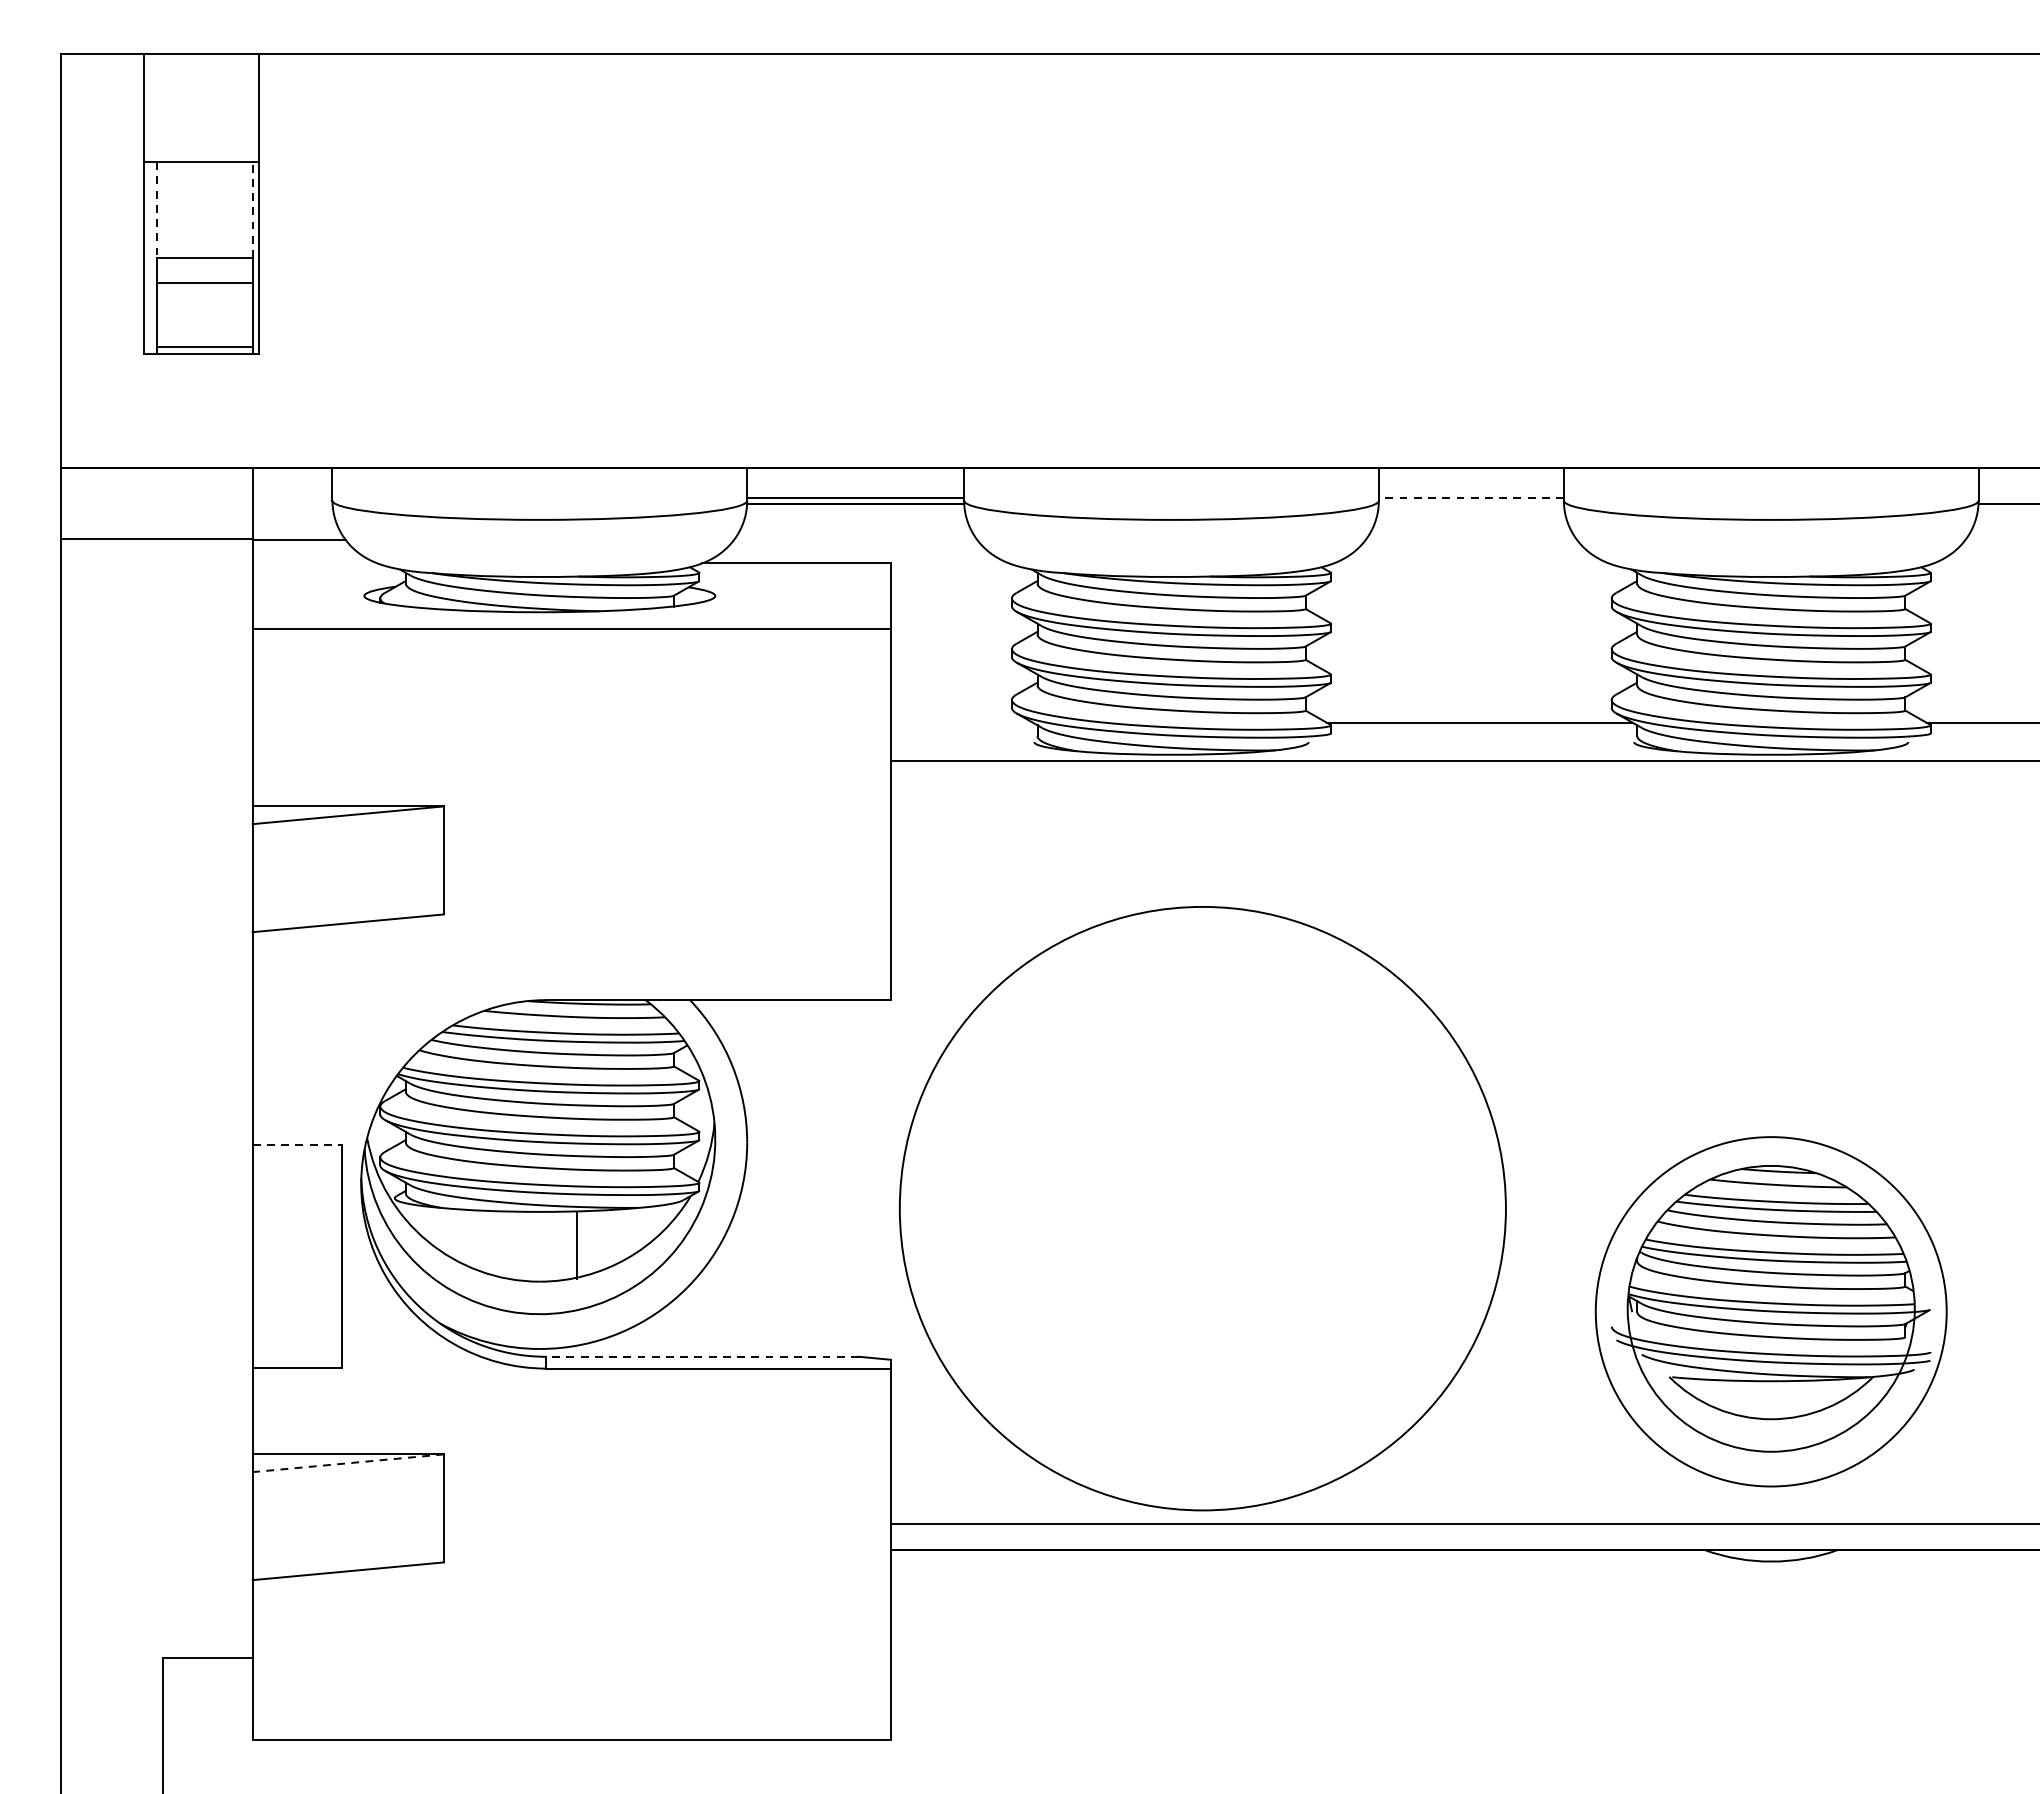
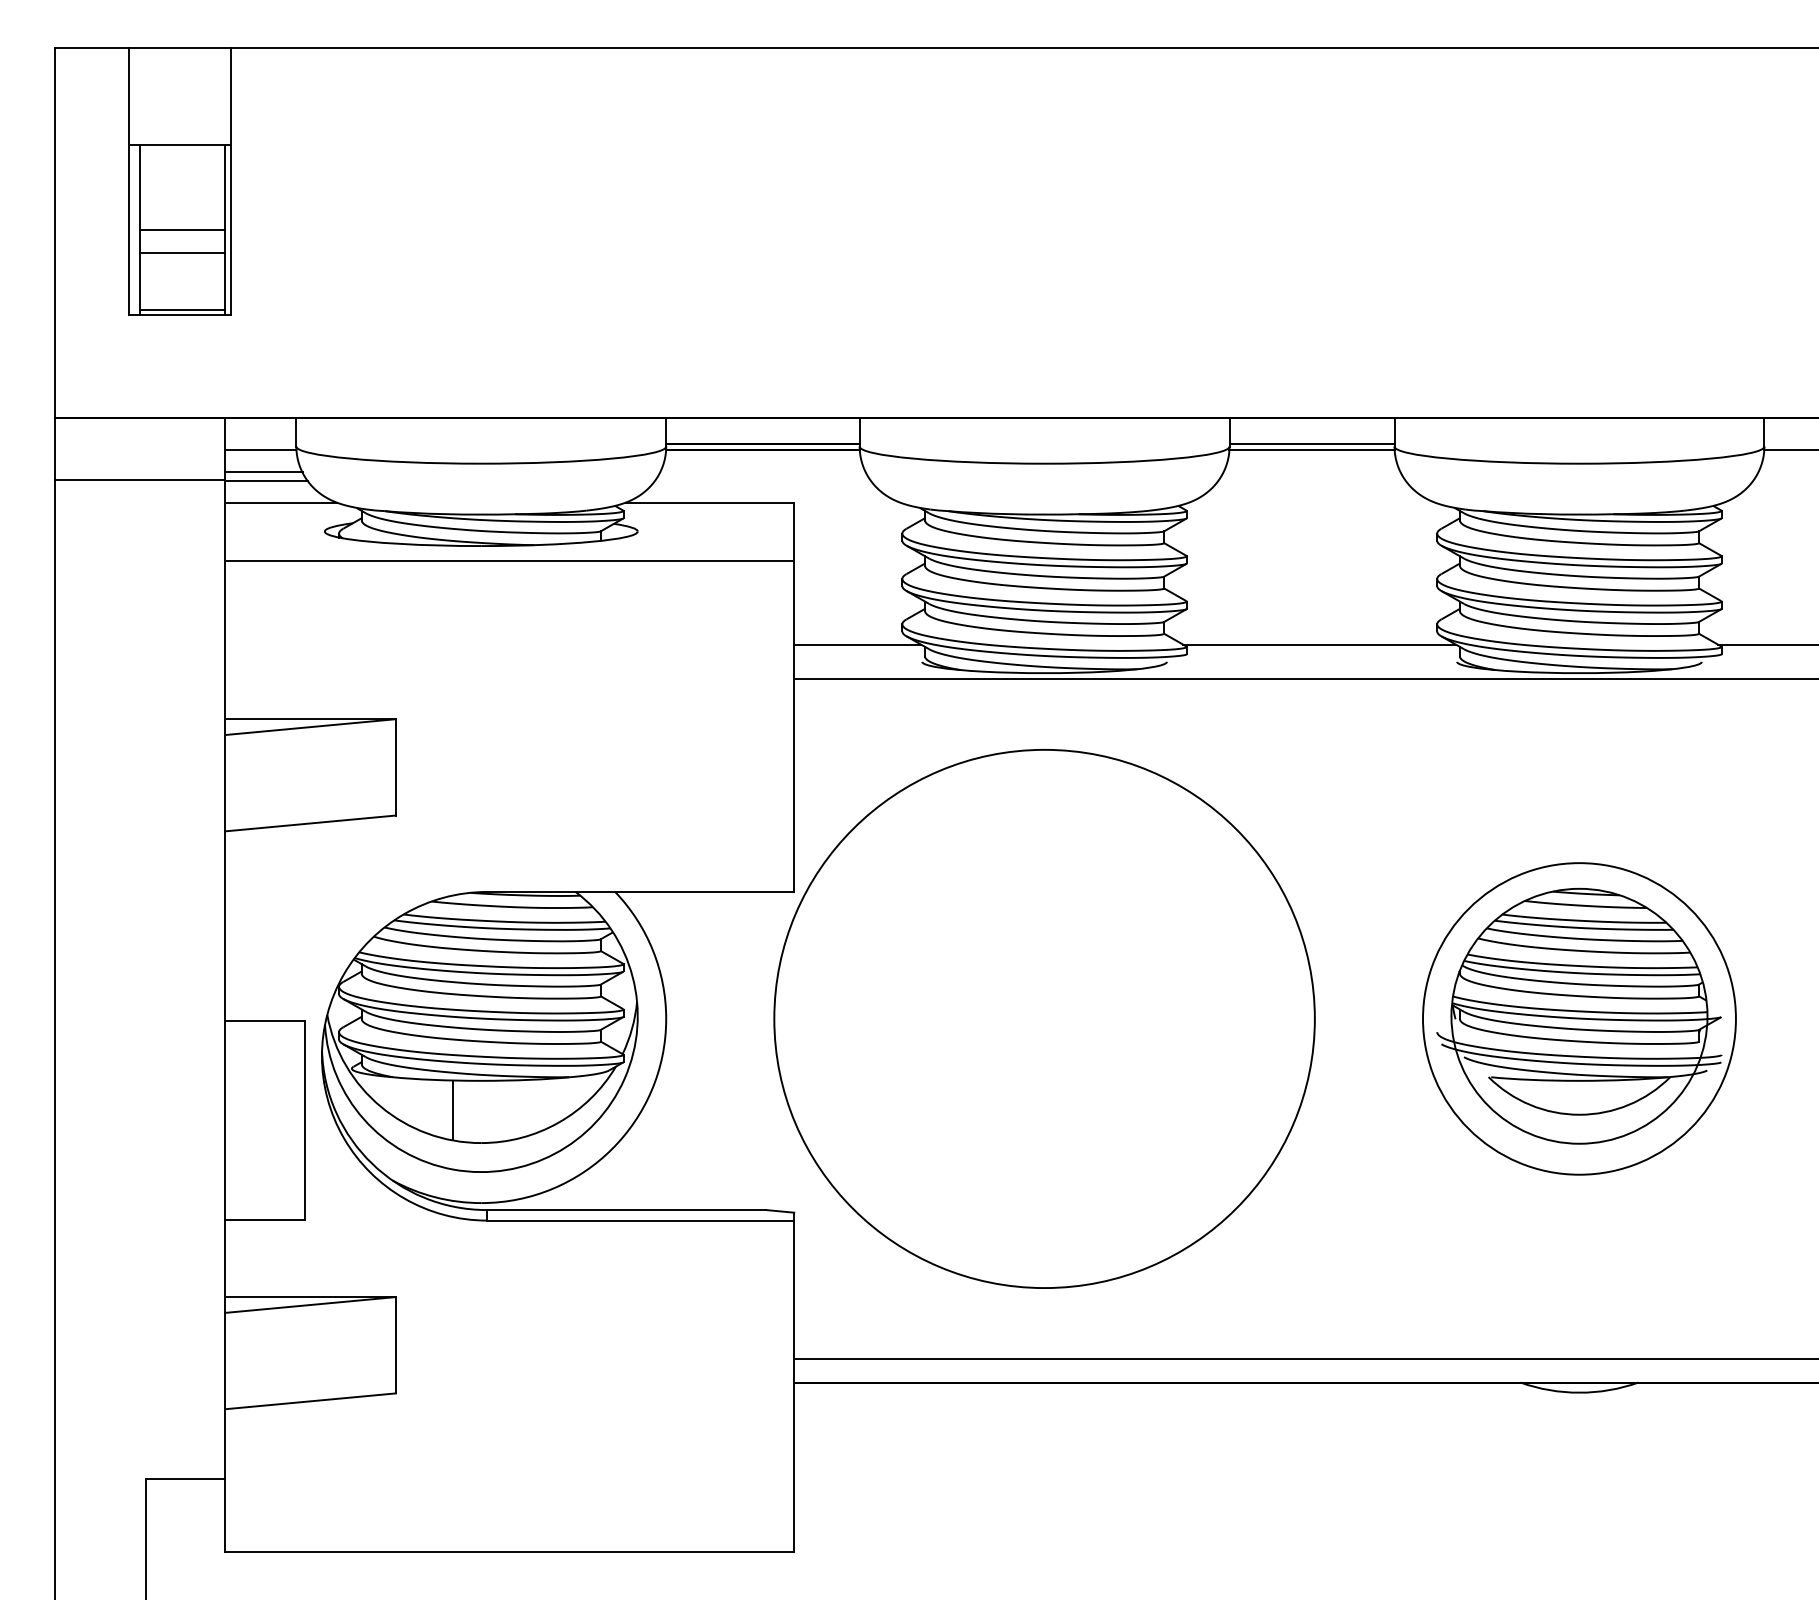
line: (156, 210) -> (139, 187), dashed -> solid
line: (253, 210) -> (225, 187), dashed -> solid
line: (1470, 498) -> (1311, 444), dashed -> solid
line: (292, 503) -> (260, 449), added
line: (1470, 503) -> (1311, 449), added
line: (295, 529) -> (263, 472), added
line: (314, 563) -> (280, 502), added
line: (961, 722) -> (857, 644), added
line: (297, 1144) -> (265, 1020), dashed -> solid
part: (1202, 1208) -> (1044, 1018), moved
line: (577, 1245) -> (452, 1110), moved
part: (1771, 1311) -> (1579, 1018), moved
line: (701, 1357) -> (625, 1210), dashed -> solid
line: (348, 1462) -> (310, 1304), dashed -> solid

